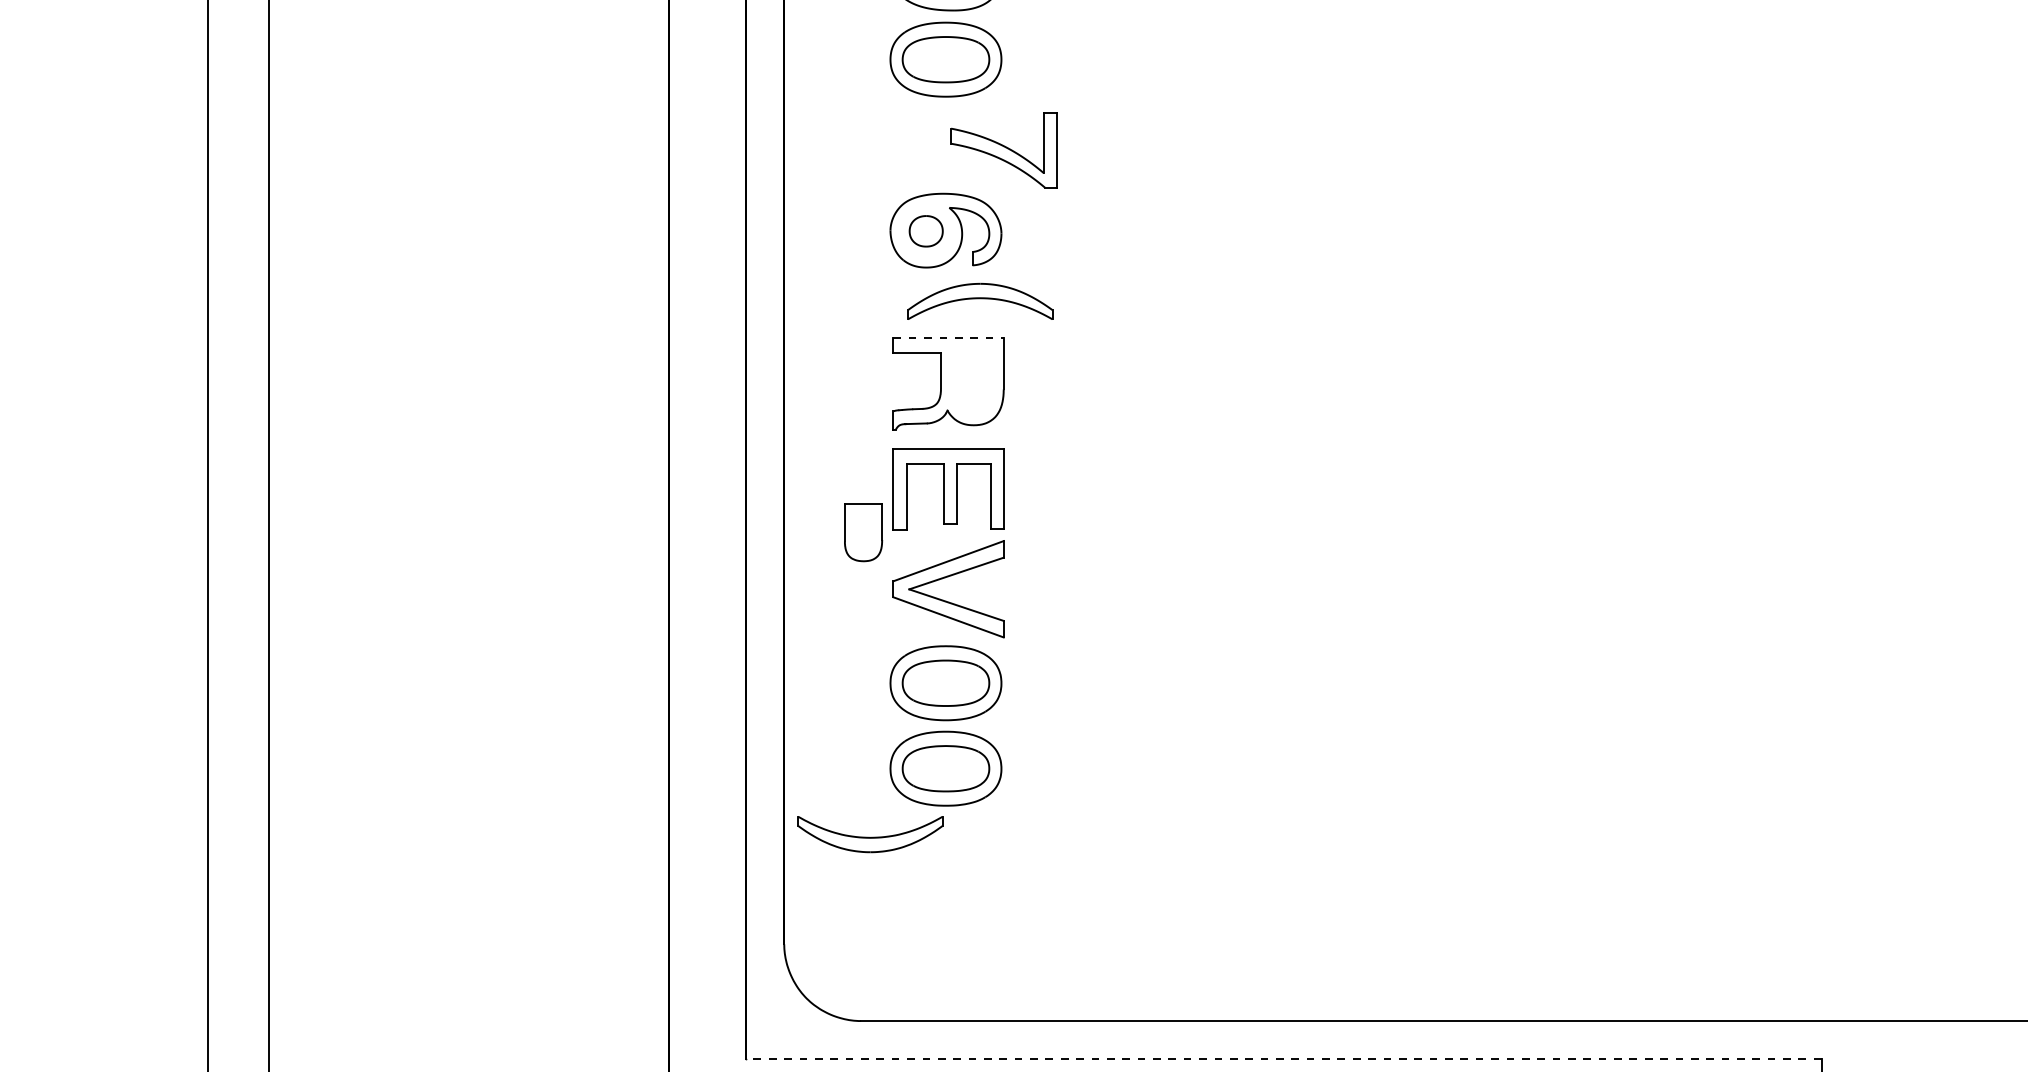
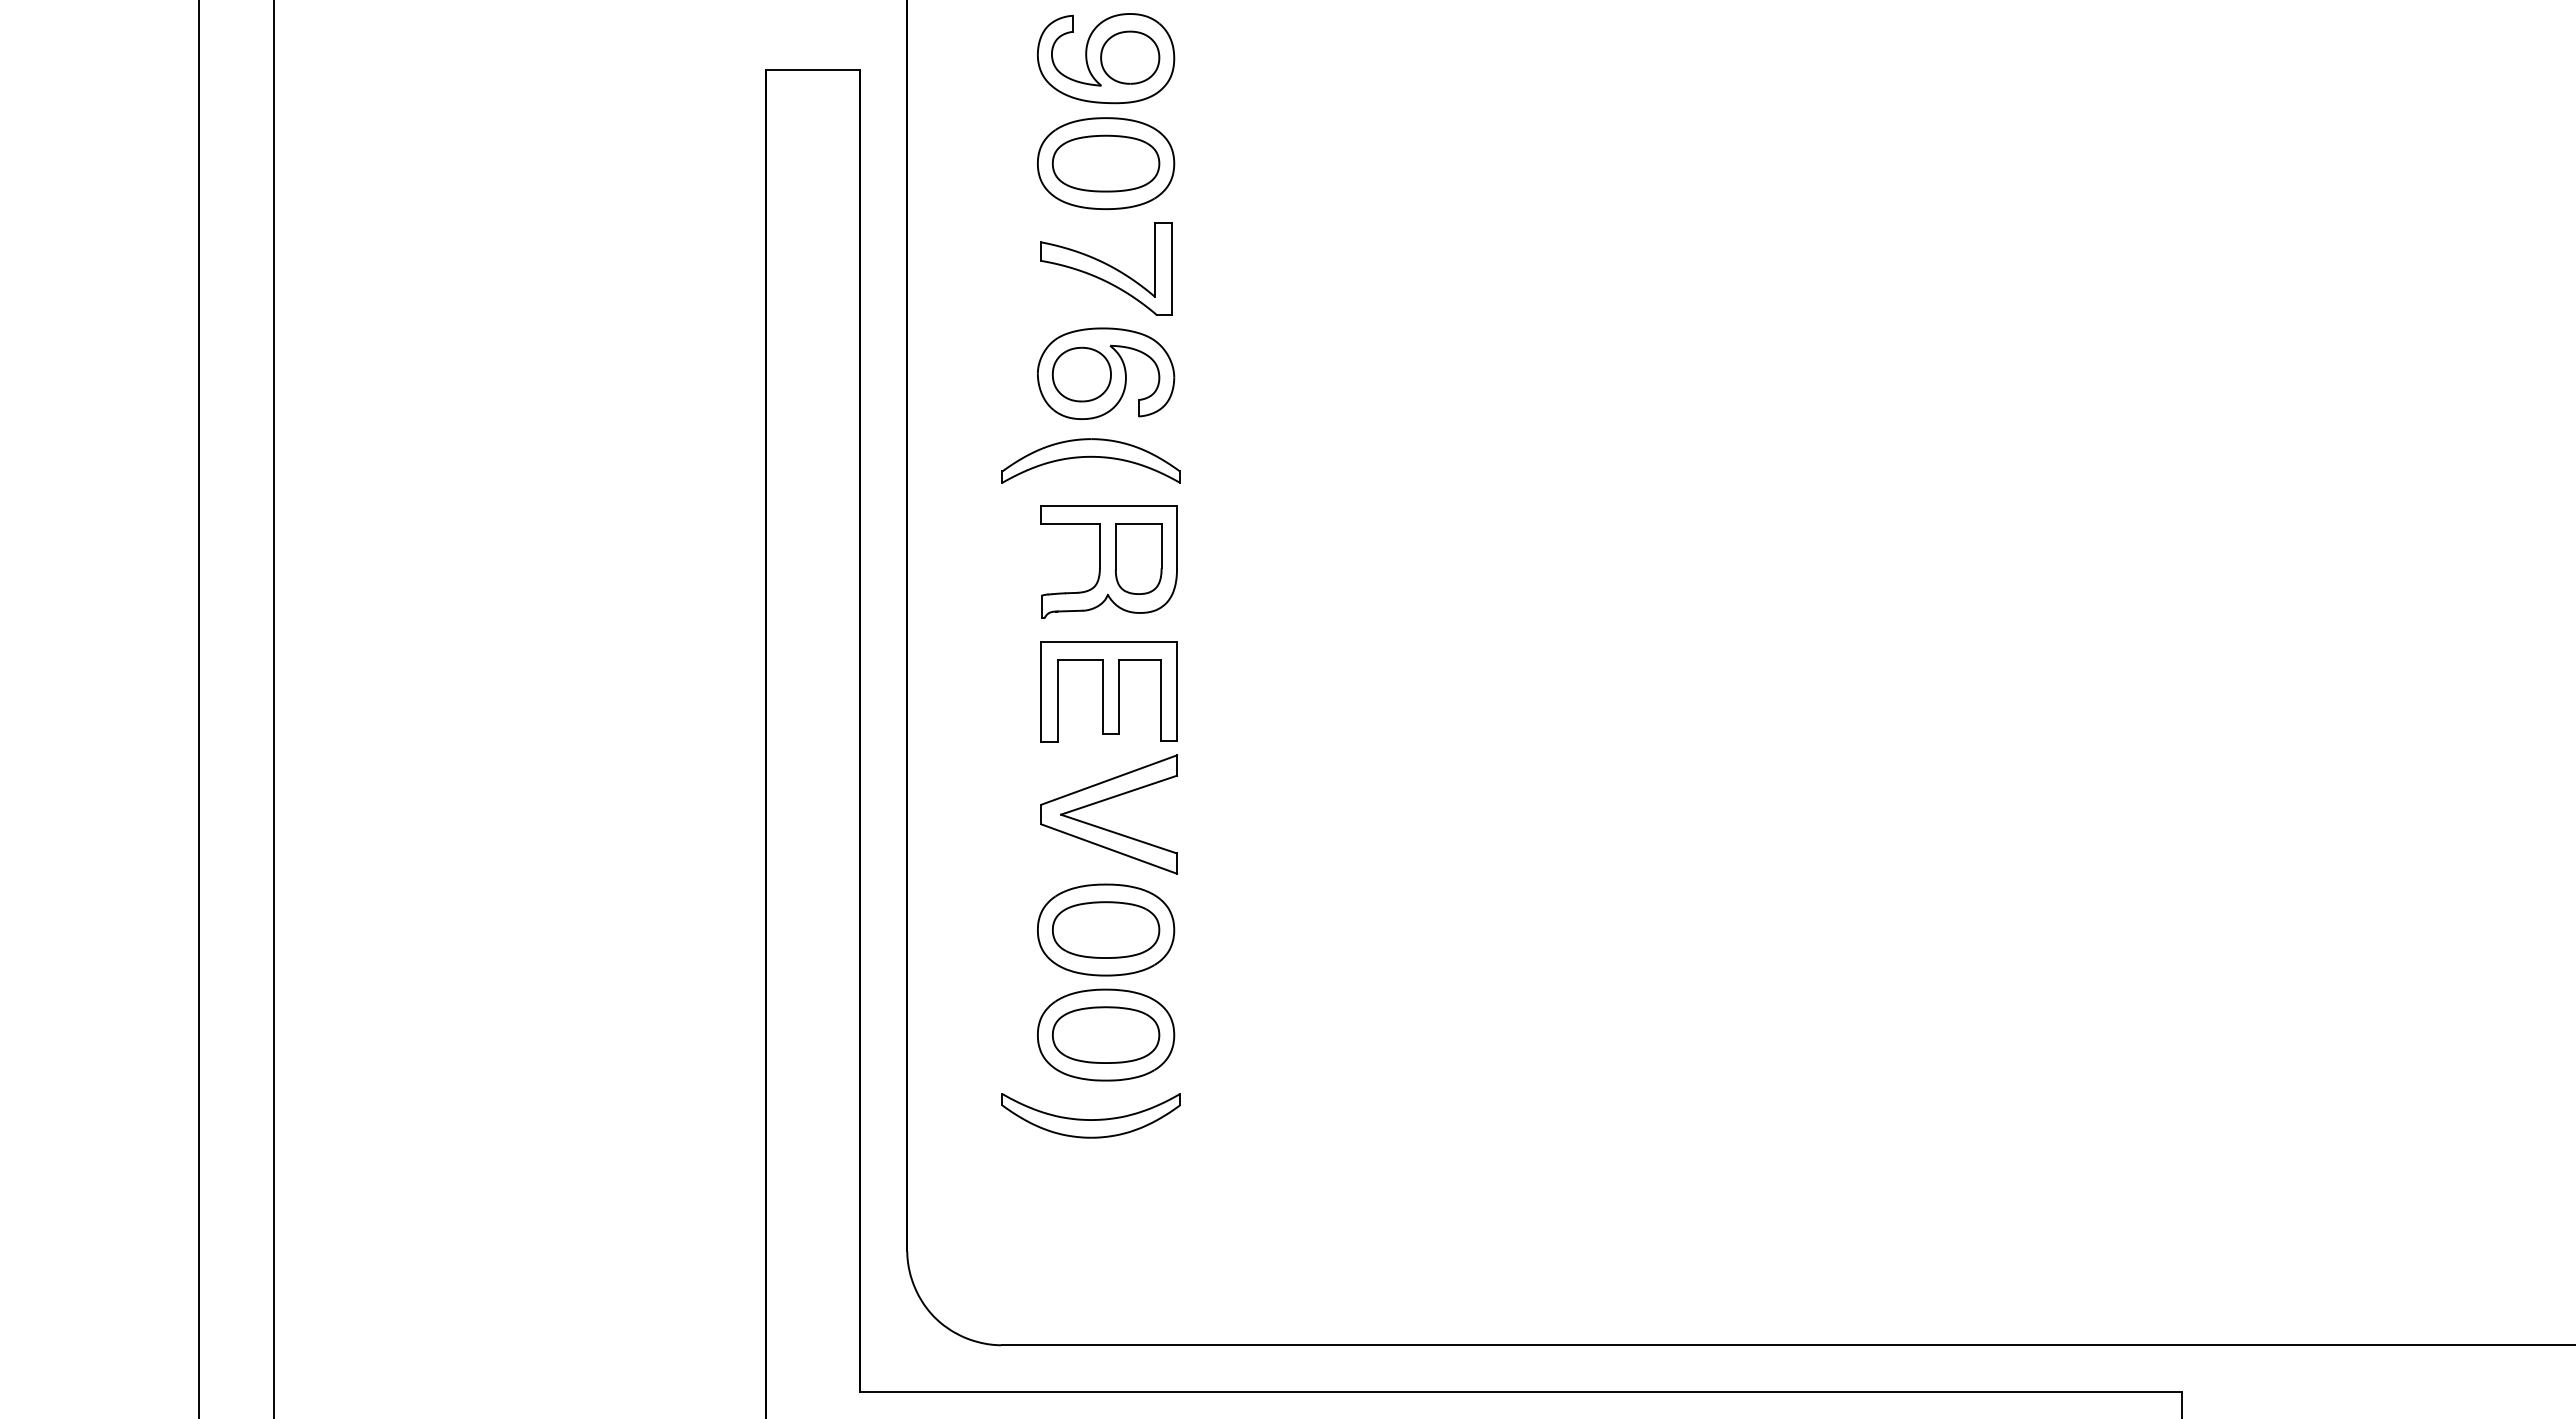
part: (1004, 149) -> (1106, 268), moved
part: (926, 231) -> (1081, 374), size x1.43
part: (979, 301) -> (1090, 460), moved
line: (948, 337) -> (1109, 505), dashed -> solid
part: (863, 532) -> (1138, 558), moved
part: (869, 834) -> (1090, 1115), moved
line: (1283, 1059) -> (1520, 1392), dashed -> solid

